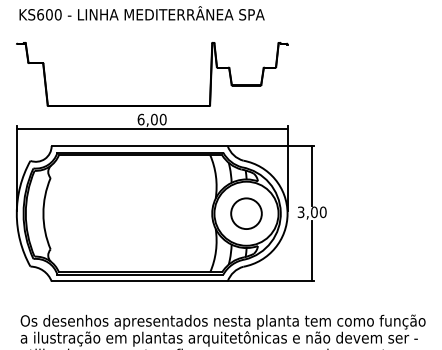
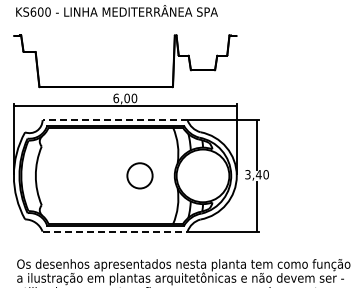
line: (139, 146) -> (114, 120), solid -> dashed
text: (313, 212) -> (258, 174), 3,00 -> 3,40
circle: (245, 213) -> (139, 175), moved
line: (140, 281) -> (115, 231), solid -> dashed

